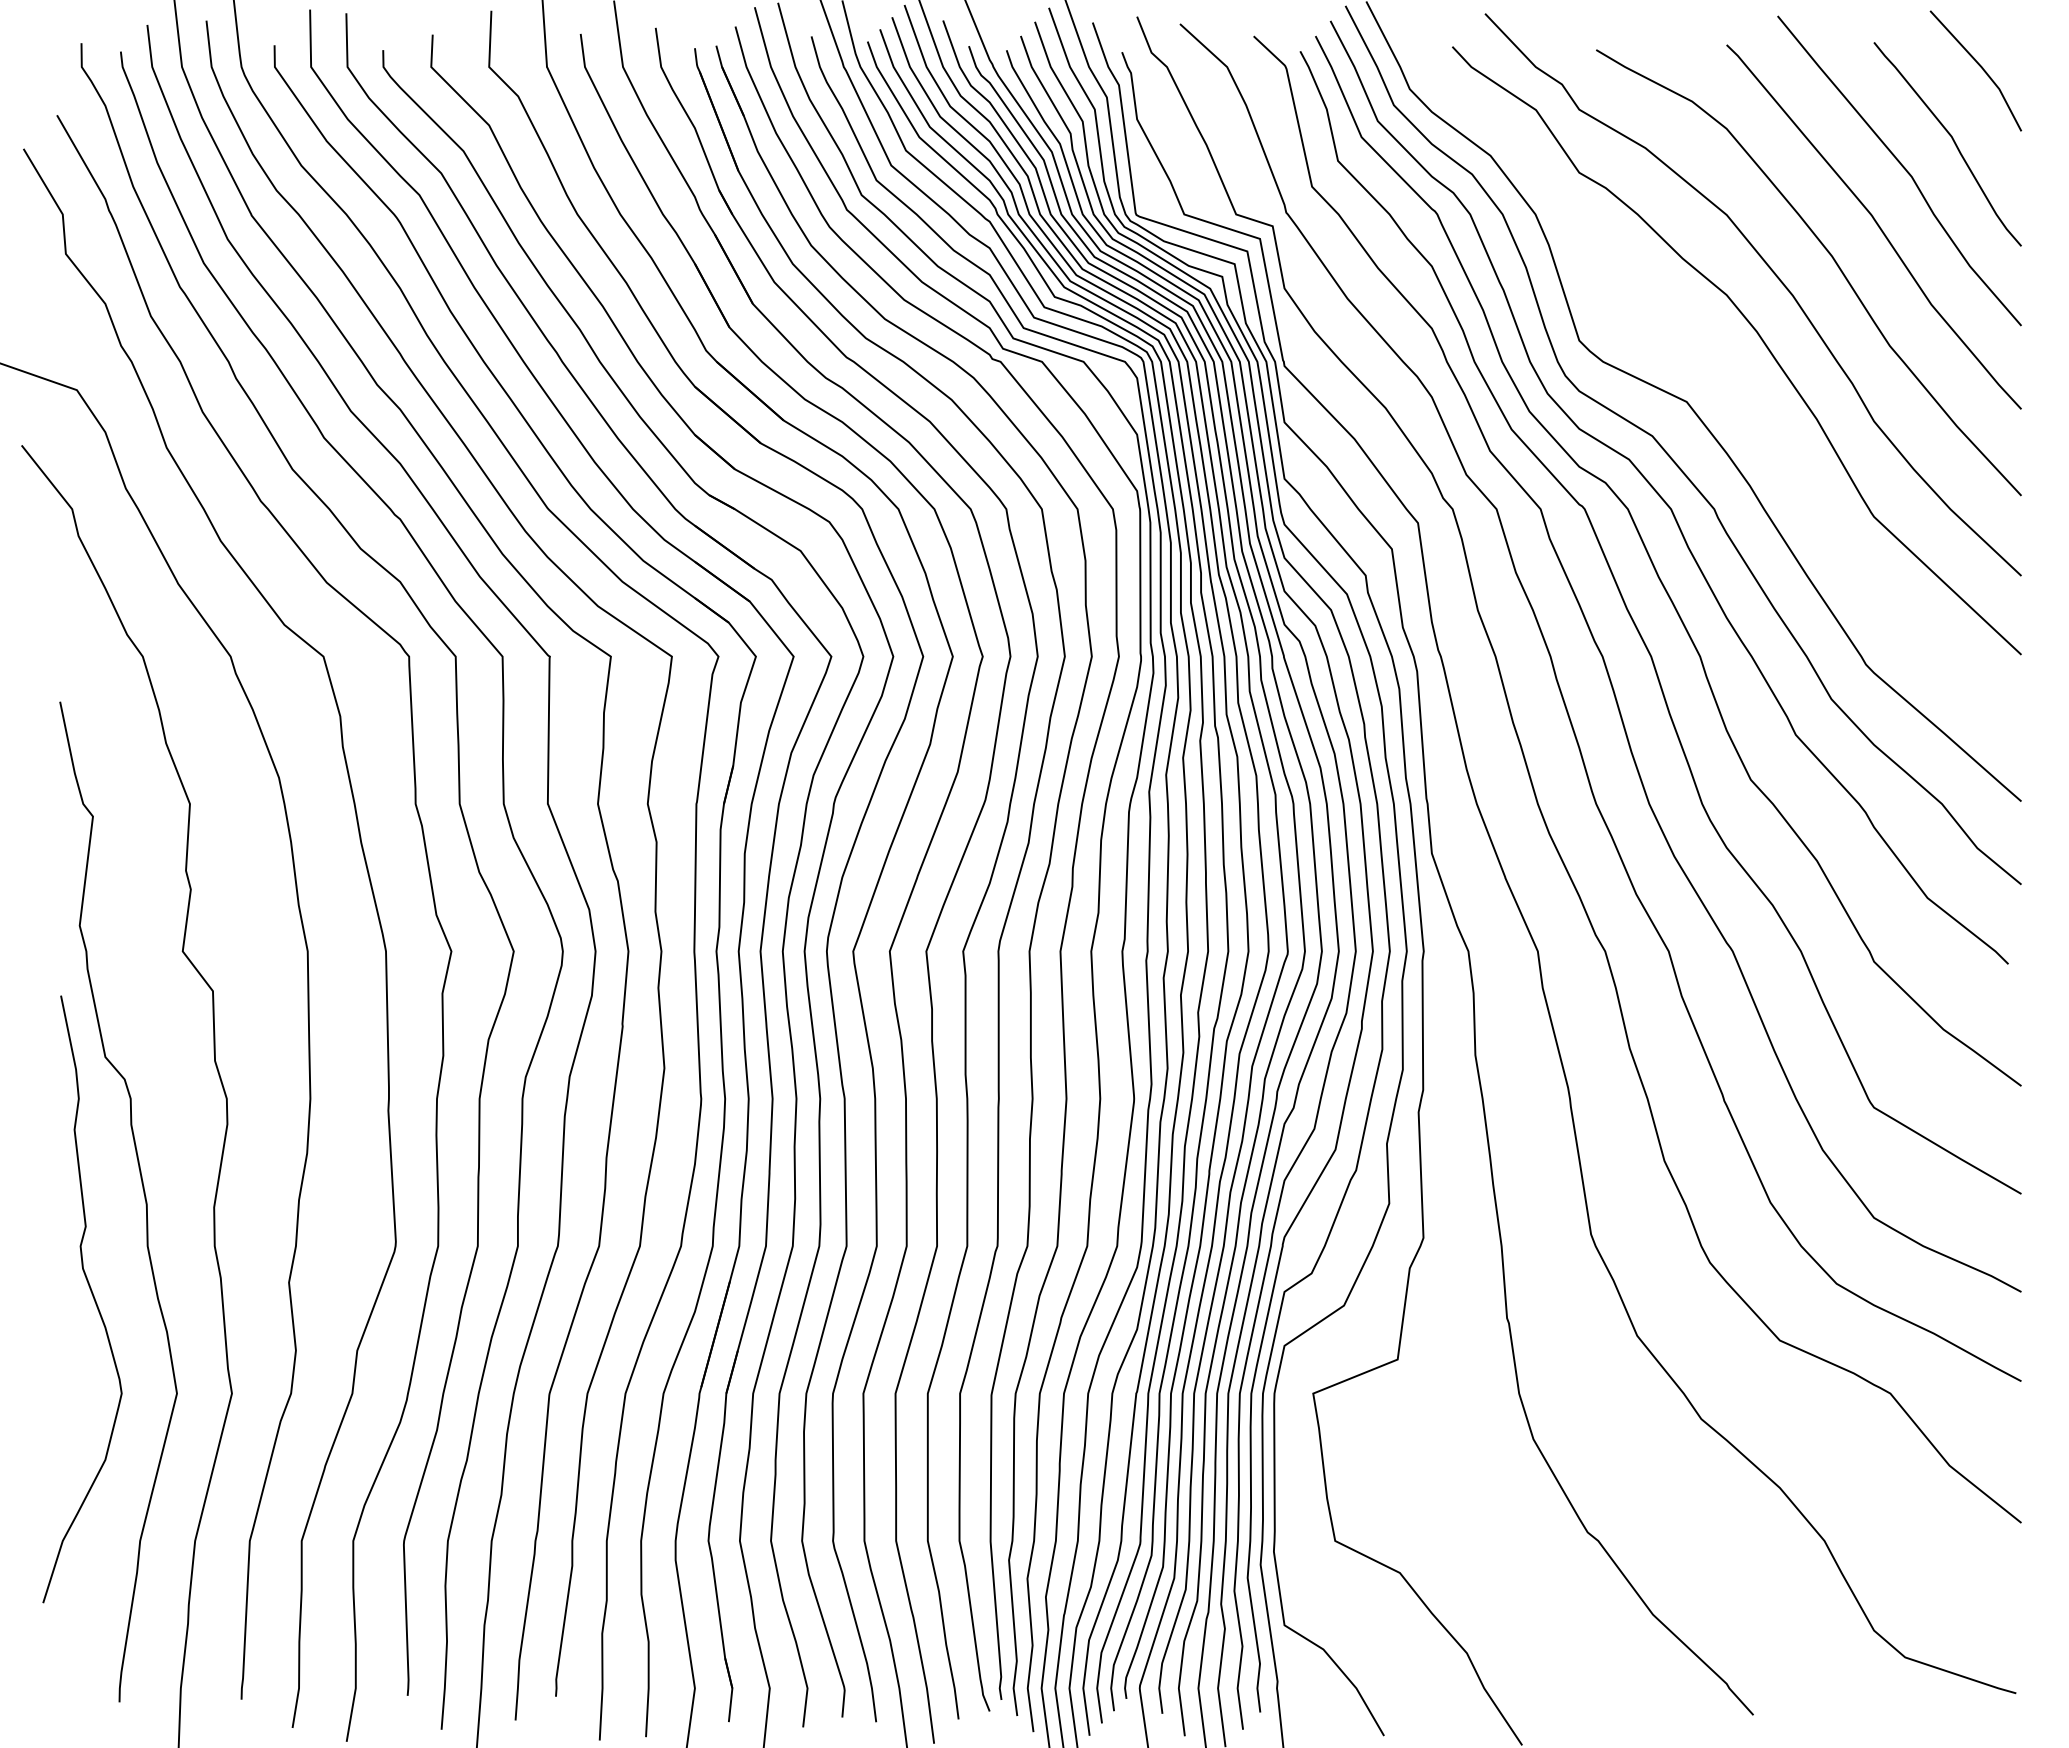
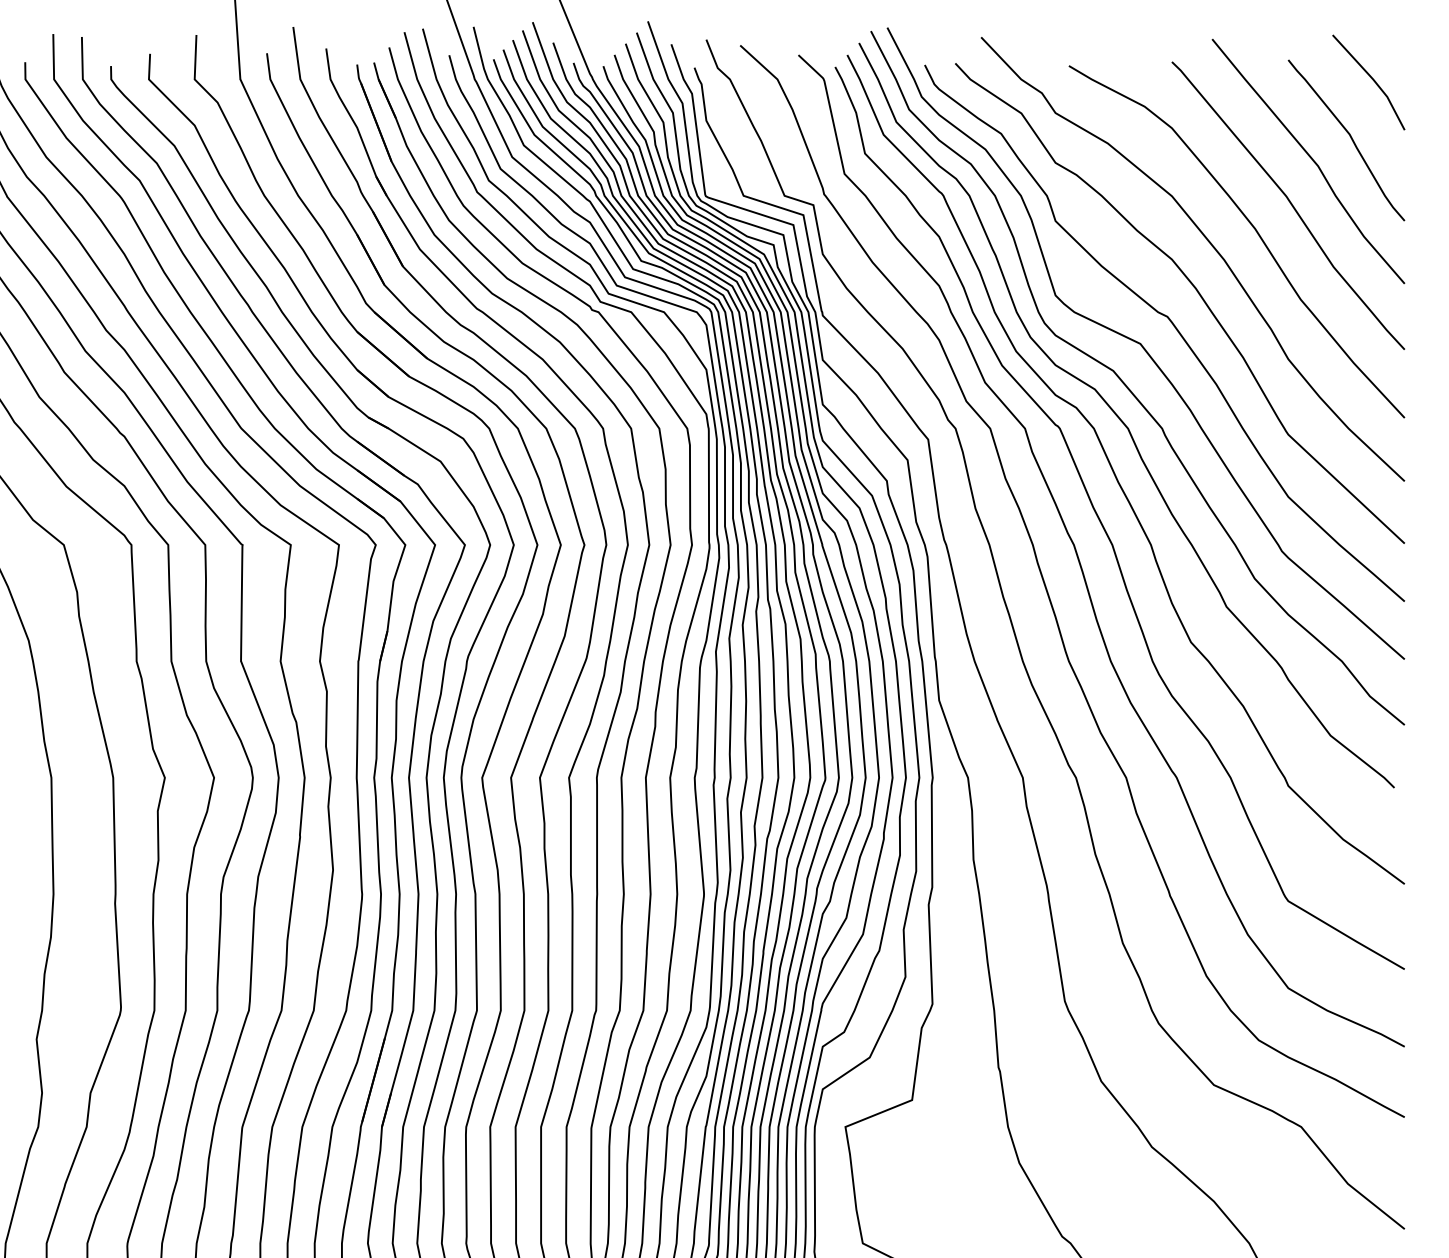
curve: (1728, 379) -> (1173, 326), added

